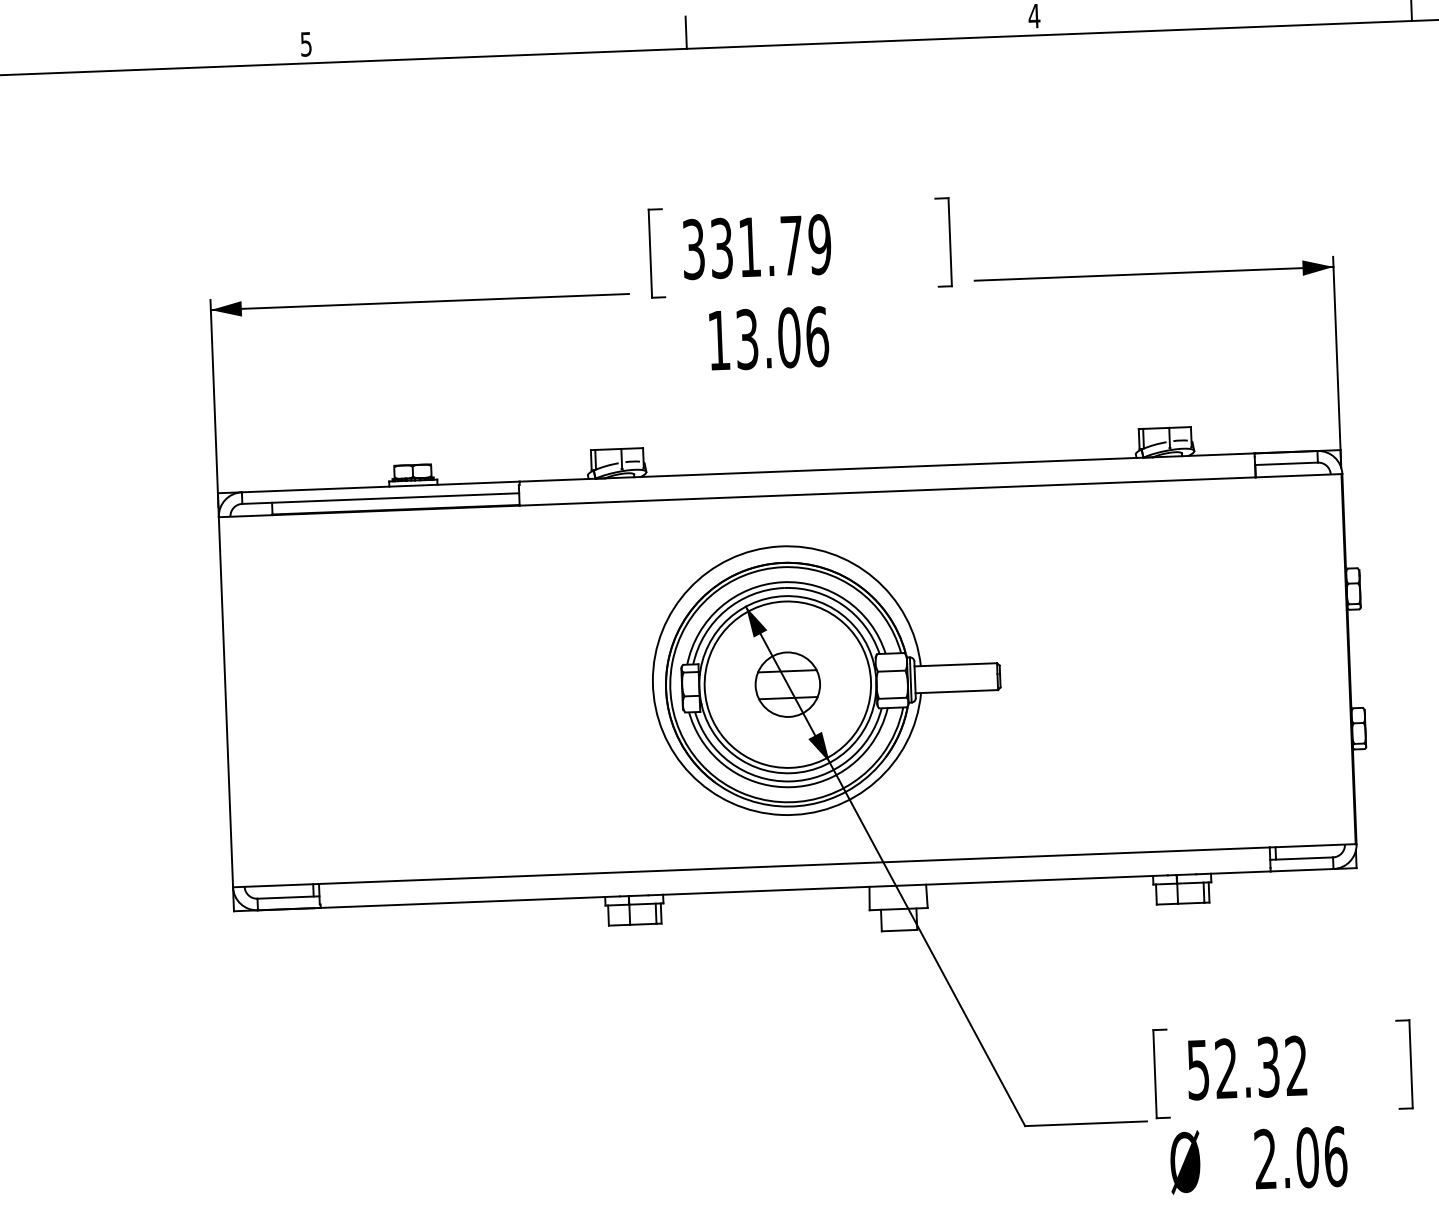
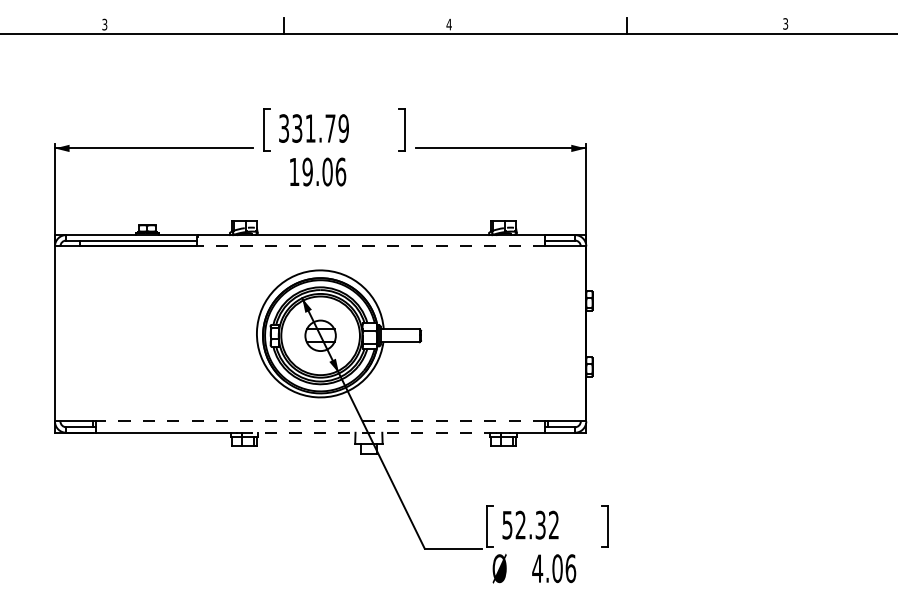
text: (305, 41) -> (104, 23), 5 -> 3
text: (746, 338) -> (307, 171), 13.06 -> 19.06
line: (886, 491) -> (370, 246), solid -> dashed
line: (794, 865) -> (320, 421), solid -> dashed
line: (907, 884) -> (373, 432), solid -> dashed
text: (1265, 1159) -> (537, 568), 2.06 -> 4.06

